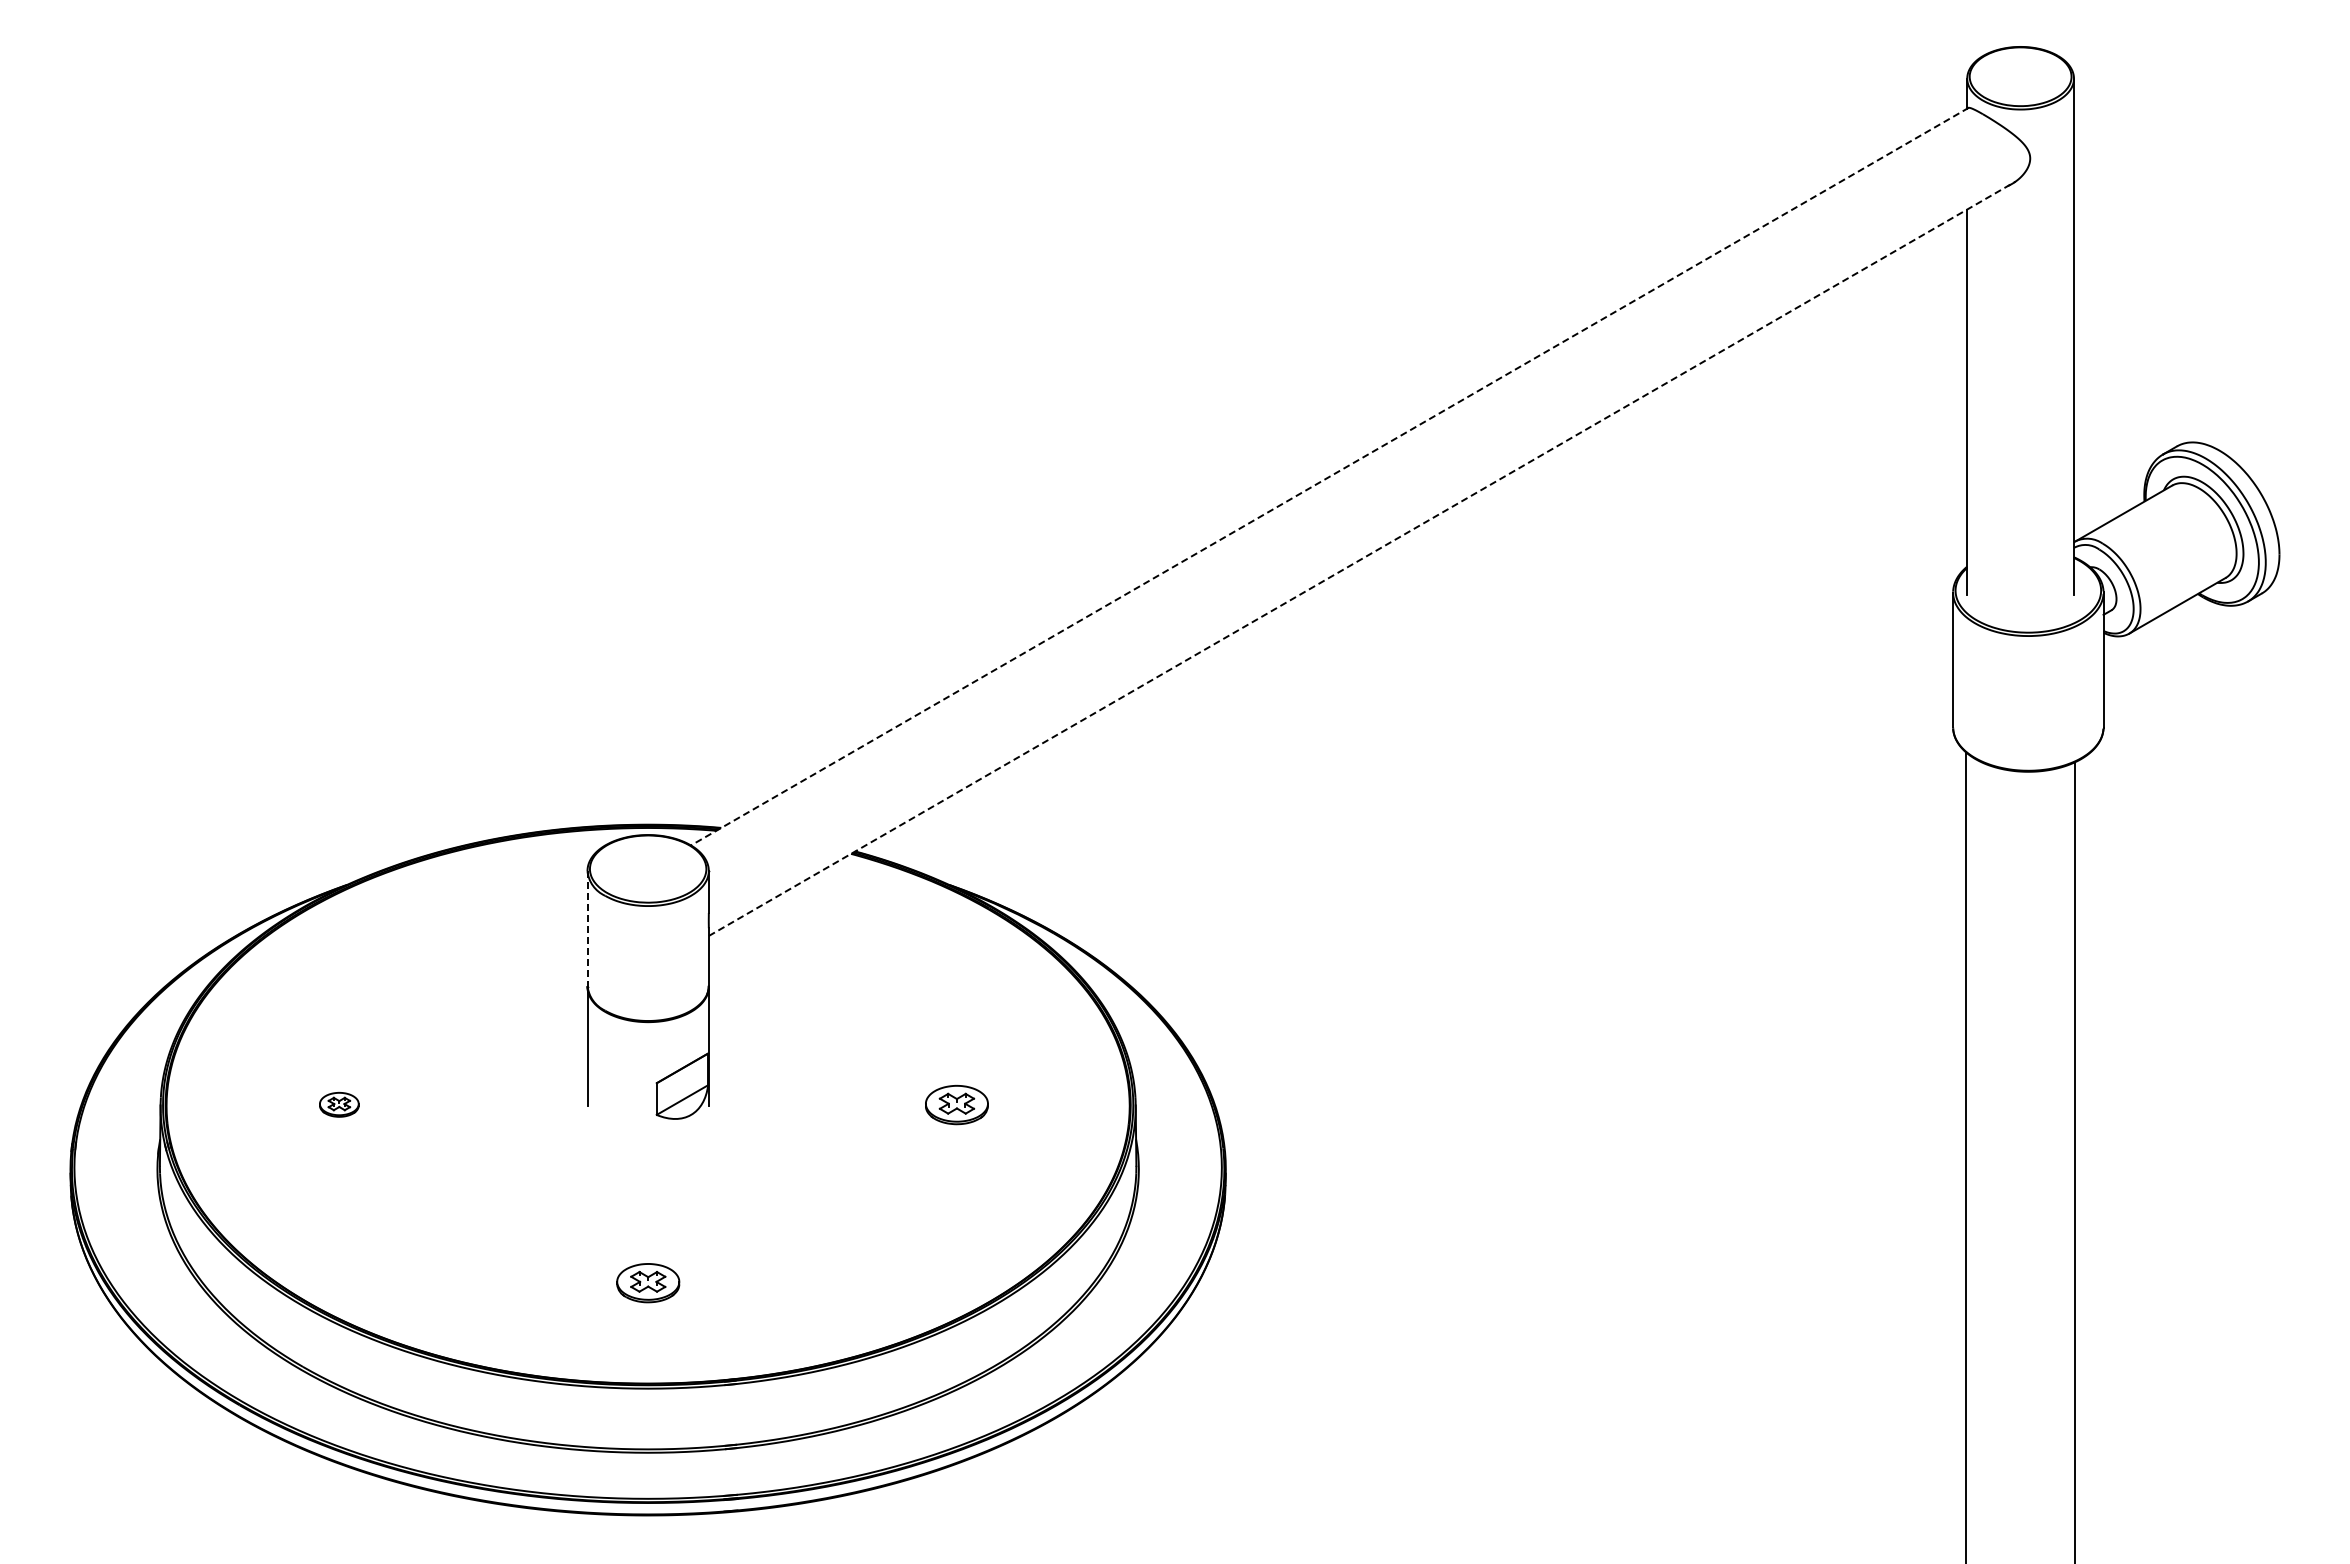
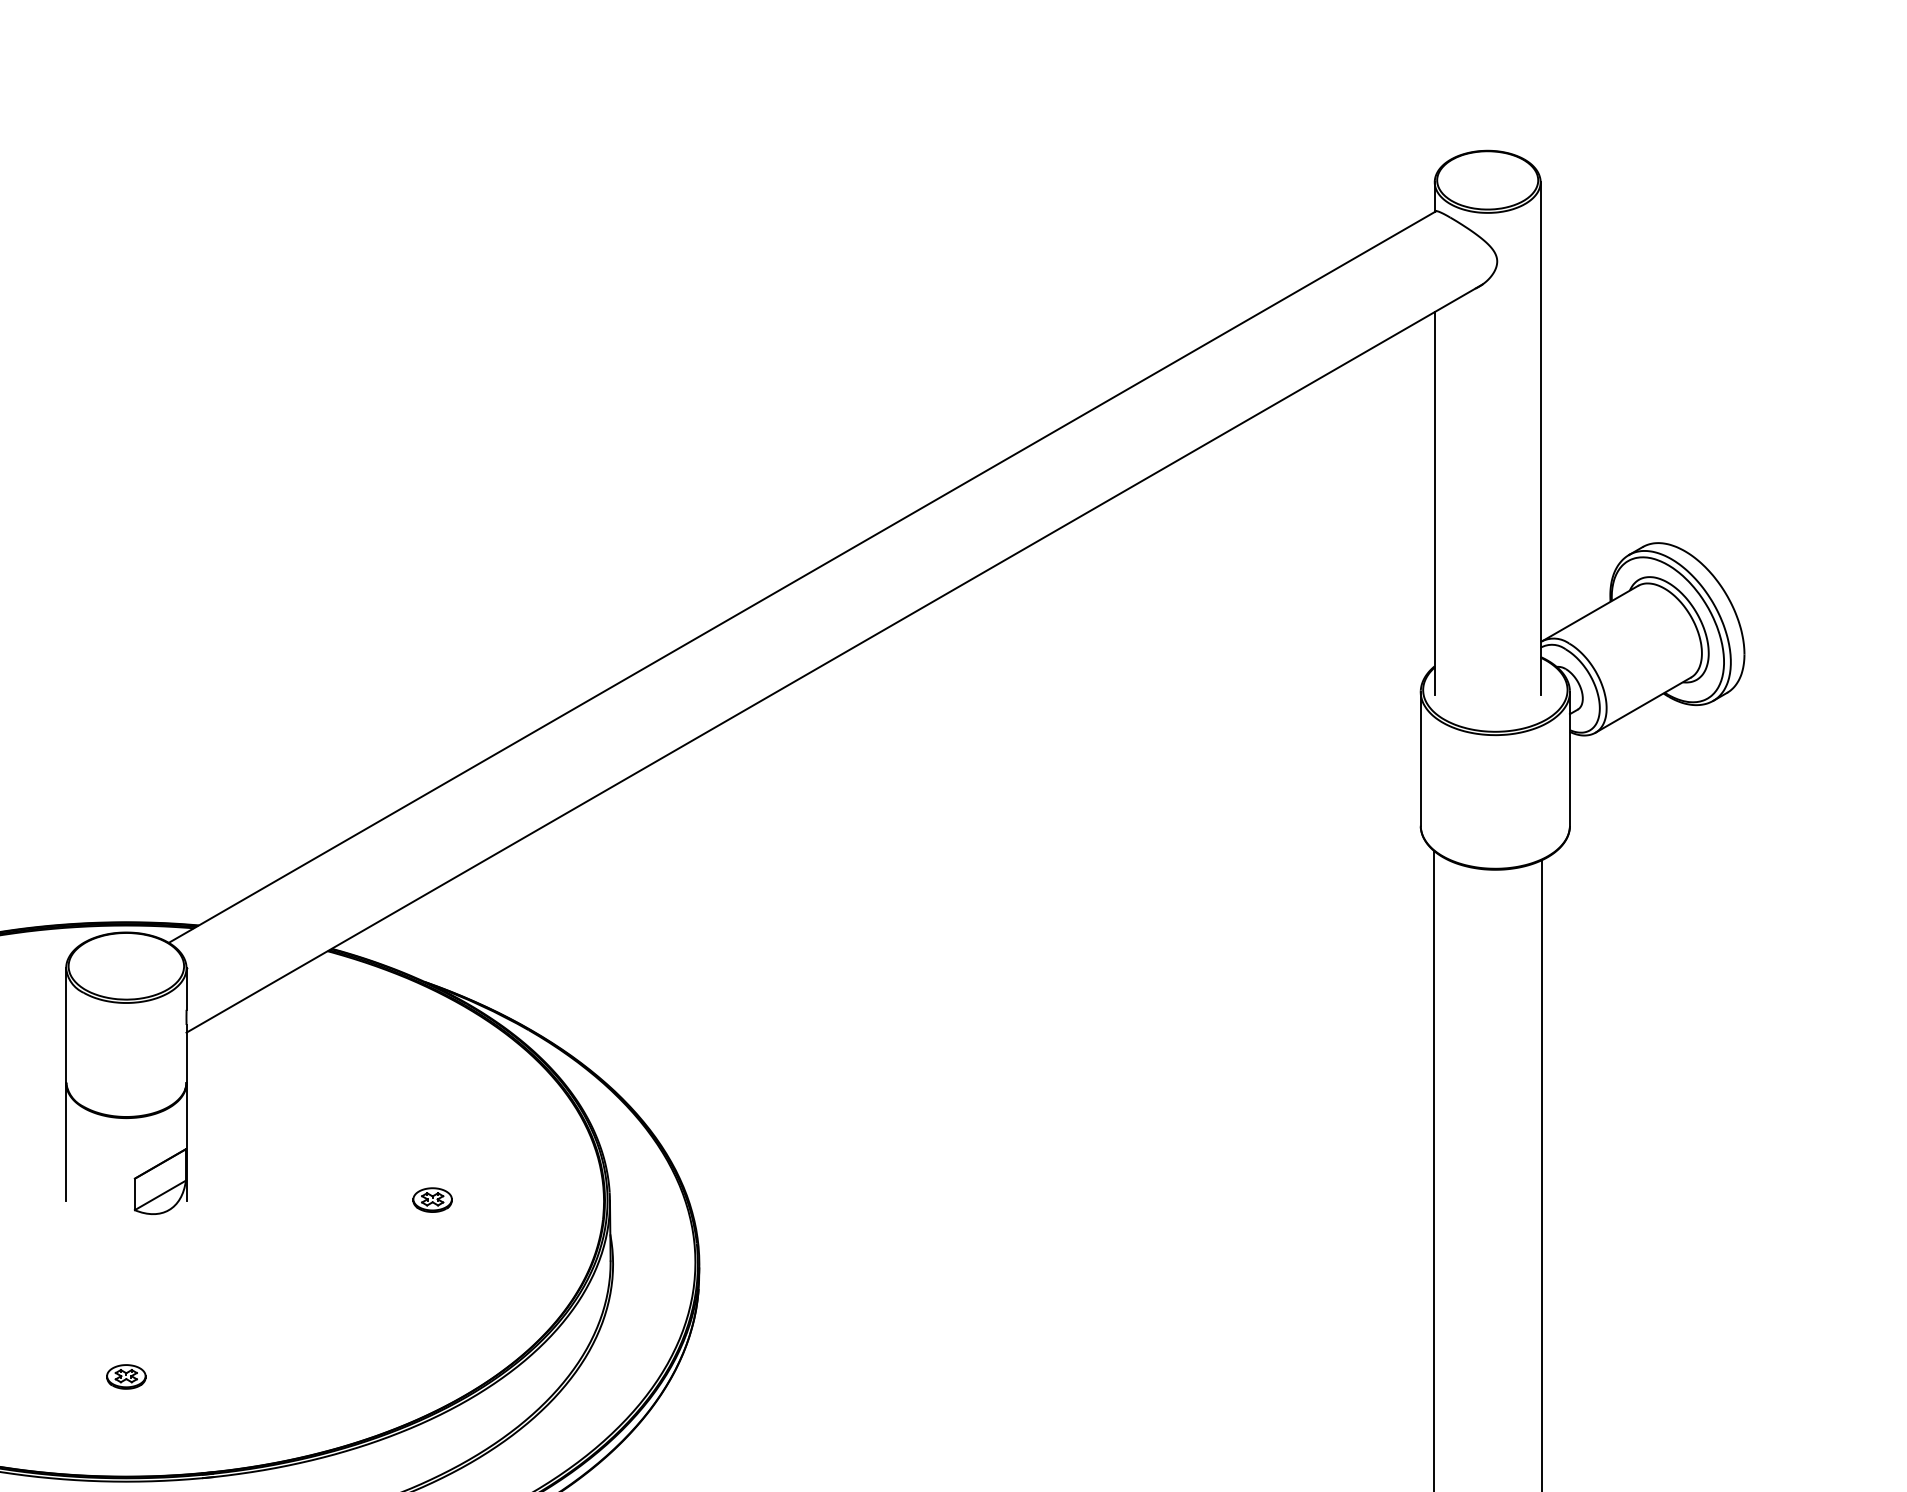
line: (1329, 476) -> (802, 576), dashed -> solid
line: (1362, 558) -> (834, 658), dashed -> solid
line: (587, 929) -> (66, 1026), dashed -> solid
part: (956, 1104) -> (432, 1199), size x0.62
part: (647, 1282) -> (125, 1376), size x0.62

